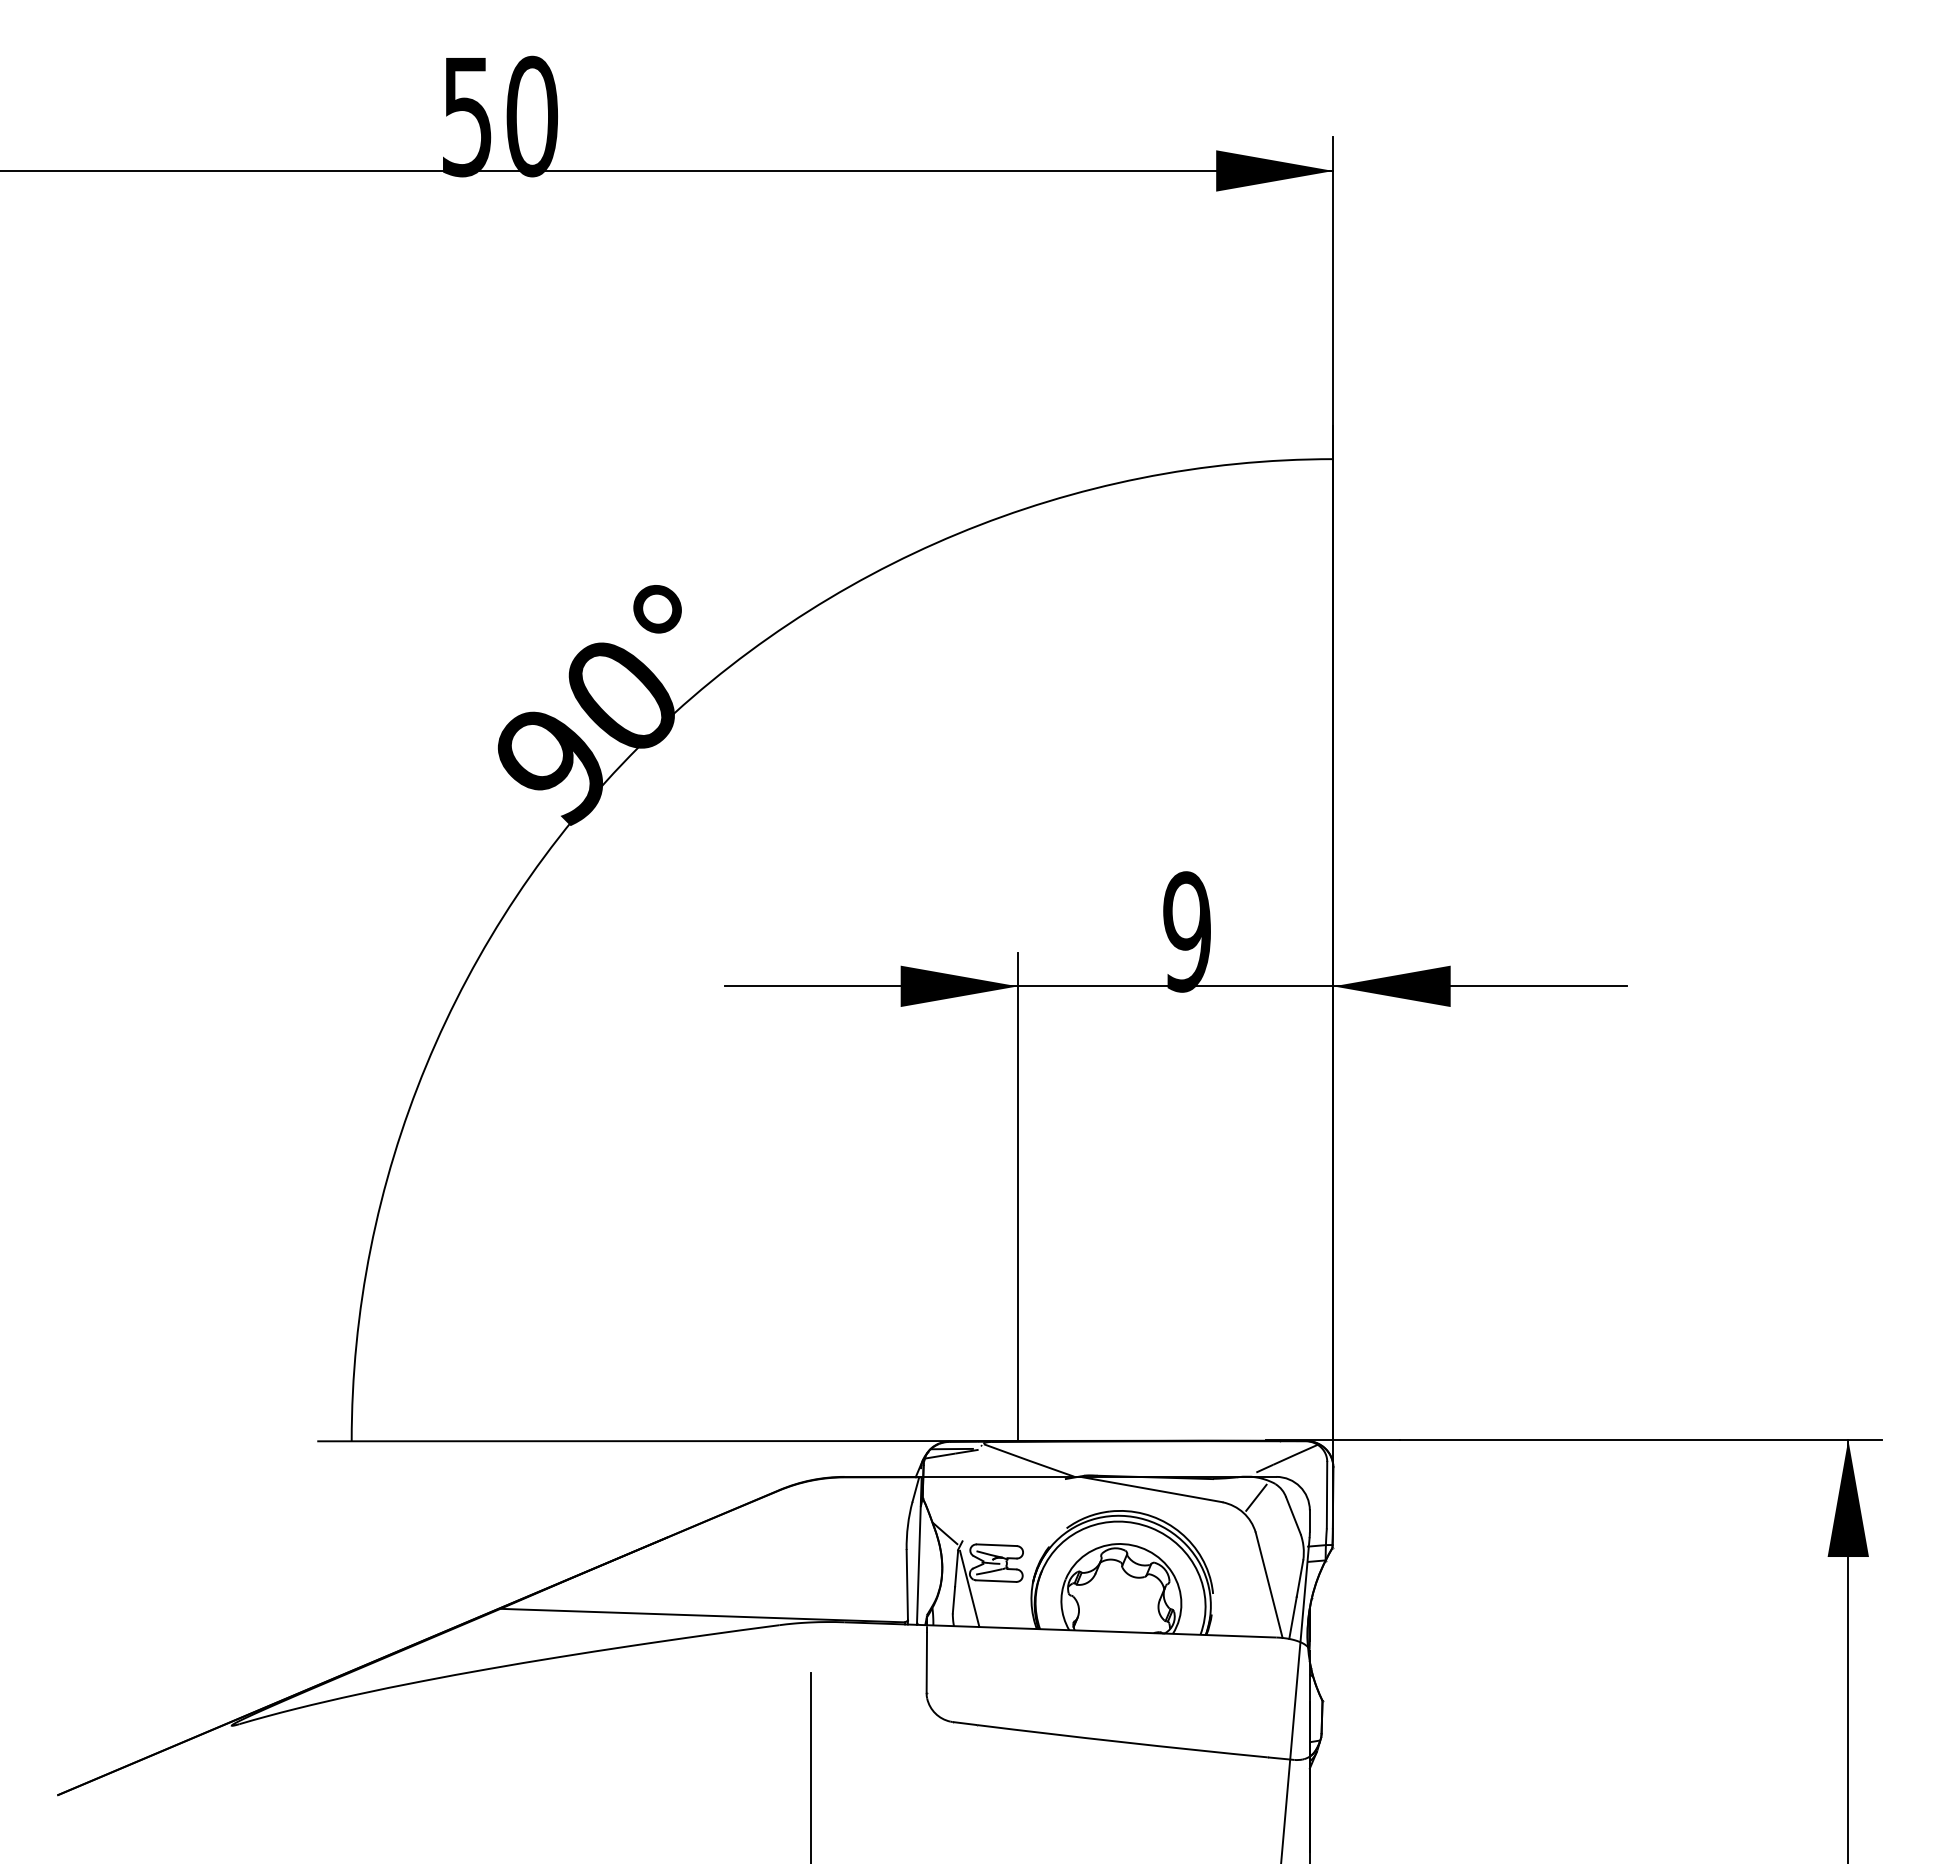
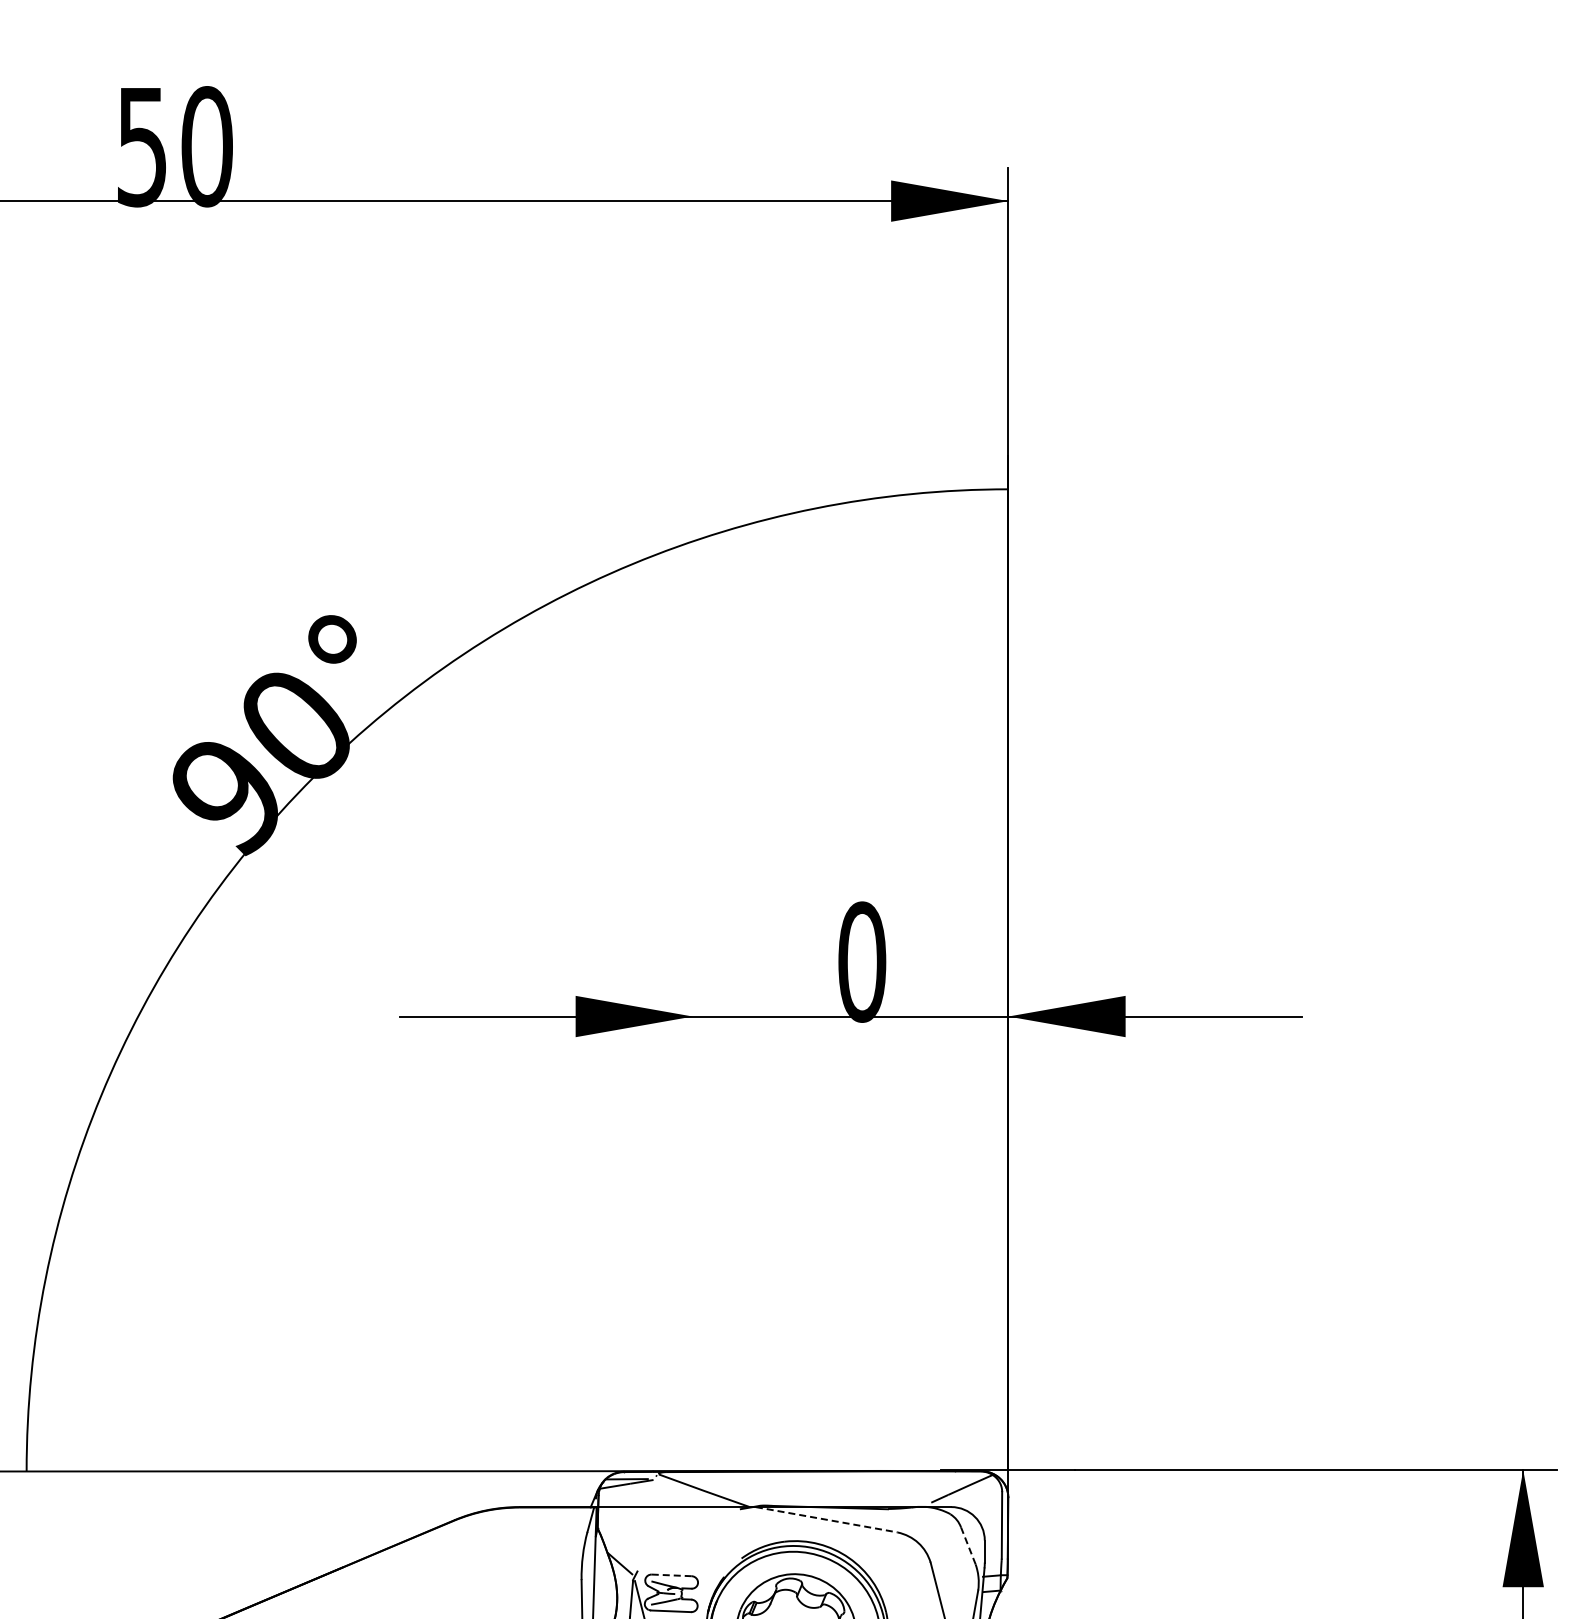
text: (1187, 931) -> (862, 961), 9 -> 0
line: (1017, 1196) -> (692, 1226), removed
line: (1151, 1489) -> (826, 1519), solid -> dashed
line: (1256, 1497) -> (931, 1527), removed
line: (1293, 1515) -> (968, 1545), solid -> dashed
line: (996, 1545) -> (671, 1575), solid -> dashed

